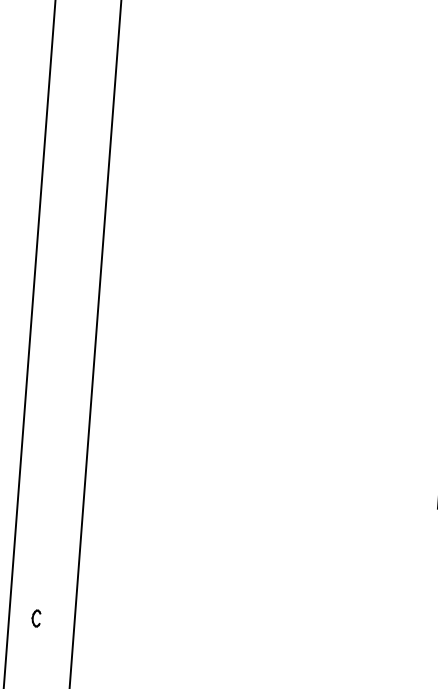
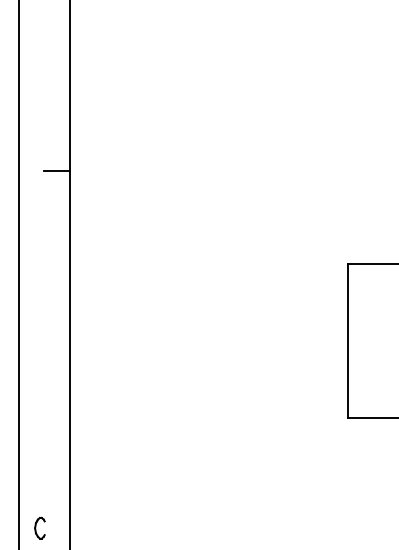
line: (92, 165) -> (57, 170), added
part: (35, 617) -> (39, 527), size x1.67

